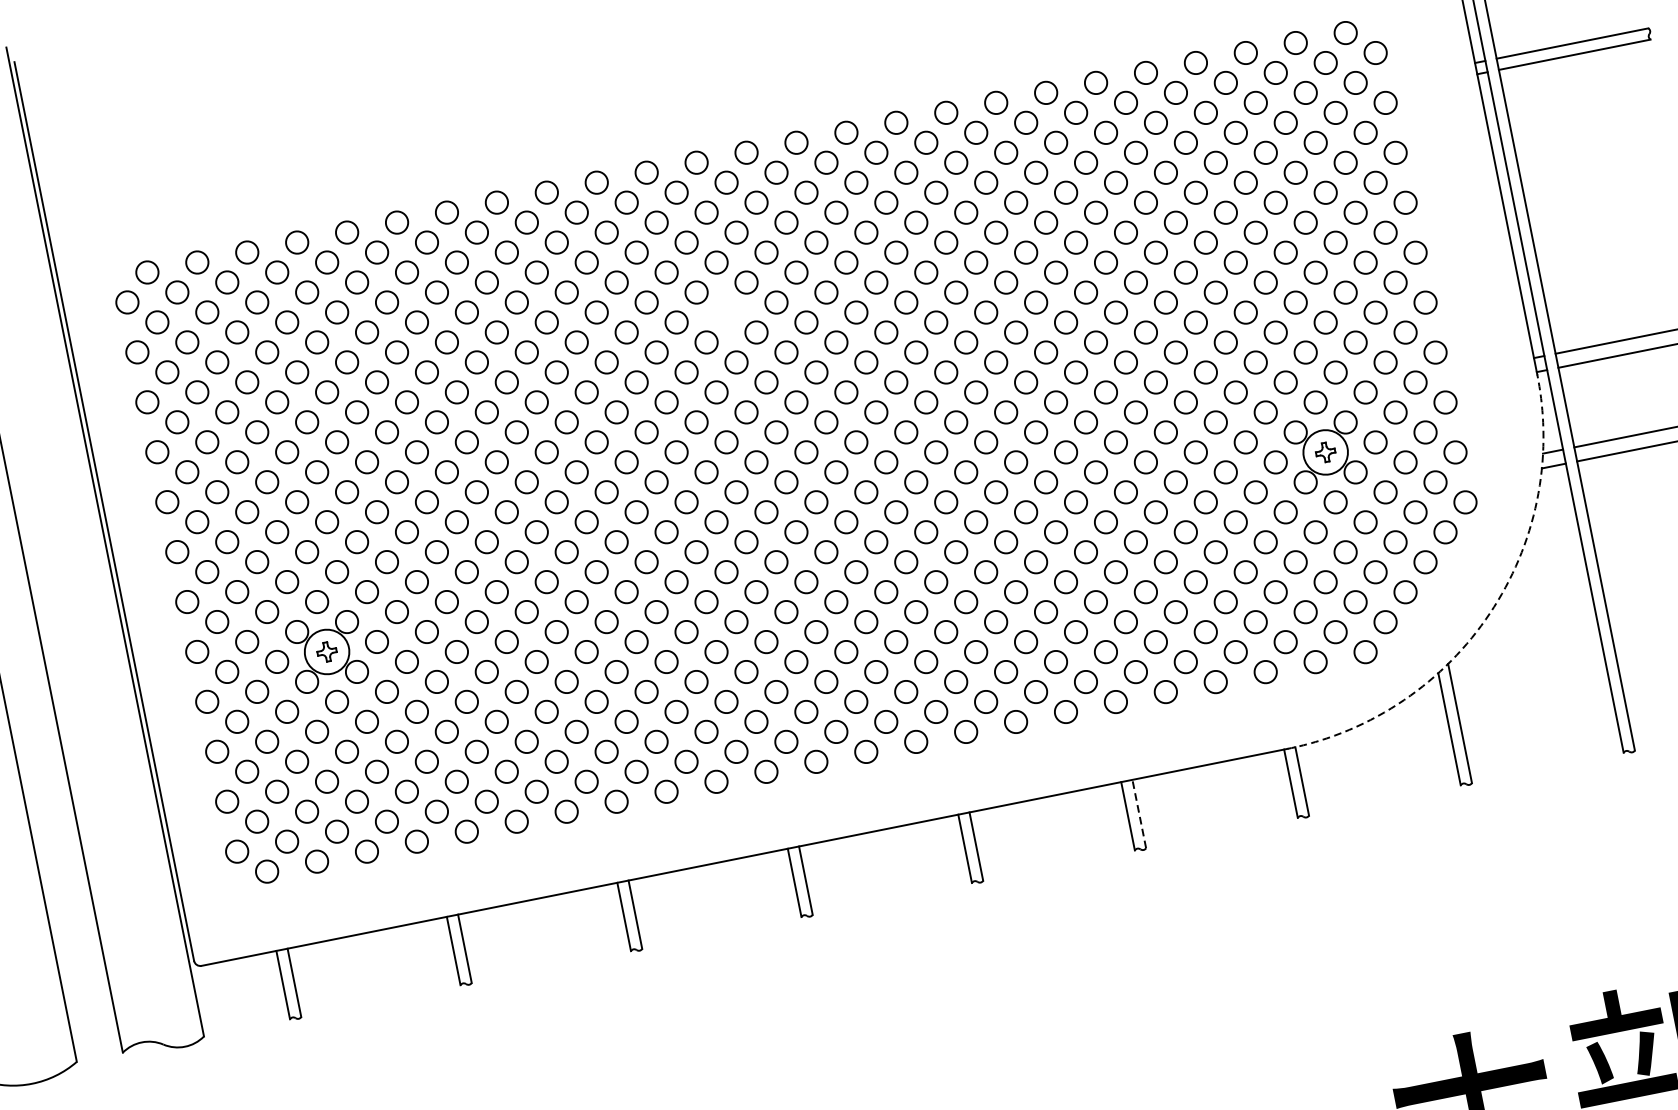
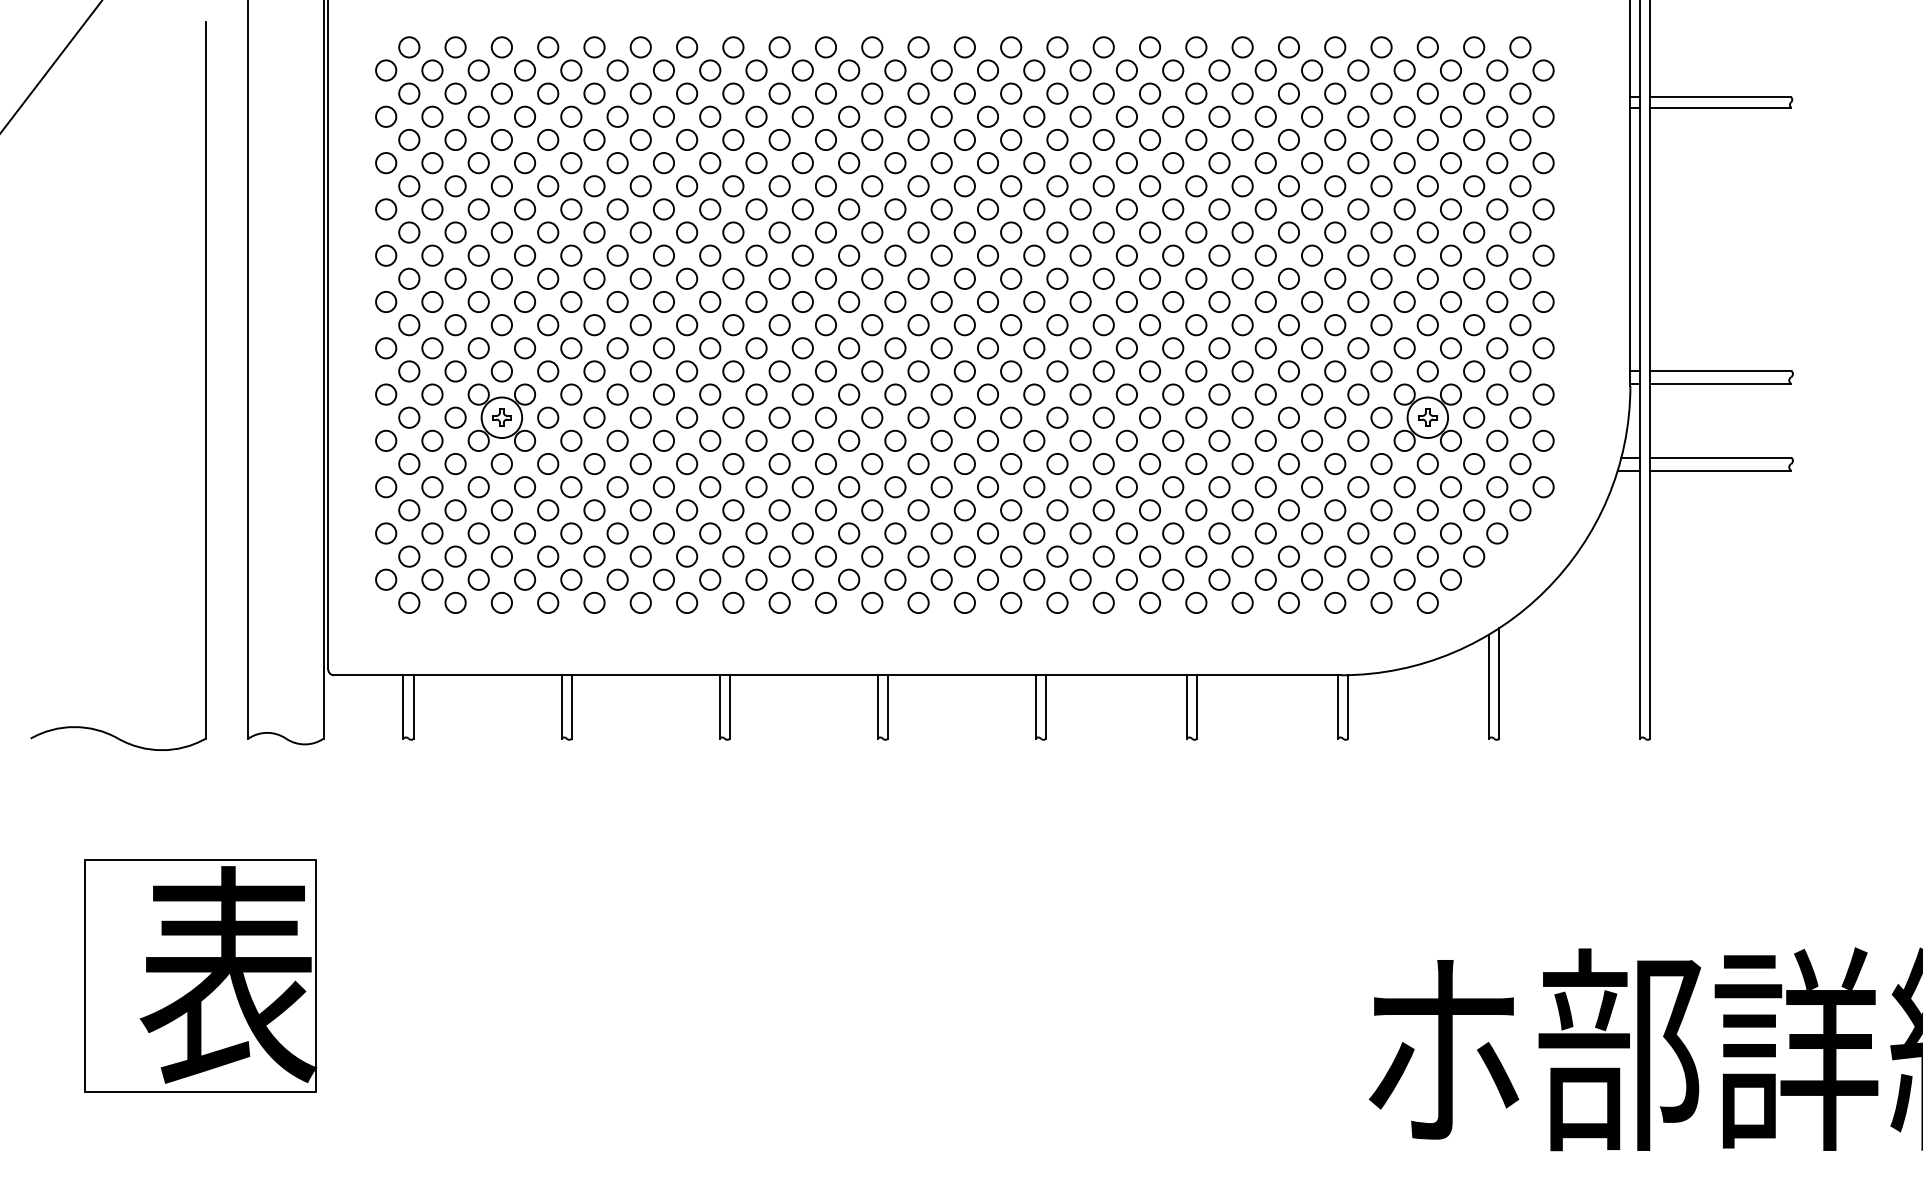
circle: (726, 312) -> (918, 186), added
arc: (1489, 613) -> (1545, 590), dashed -> solid
line: (1139, 813) -> (1197, 706), dashed -> solid

